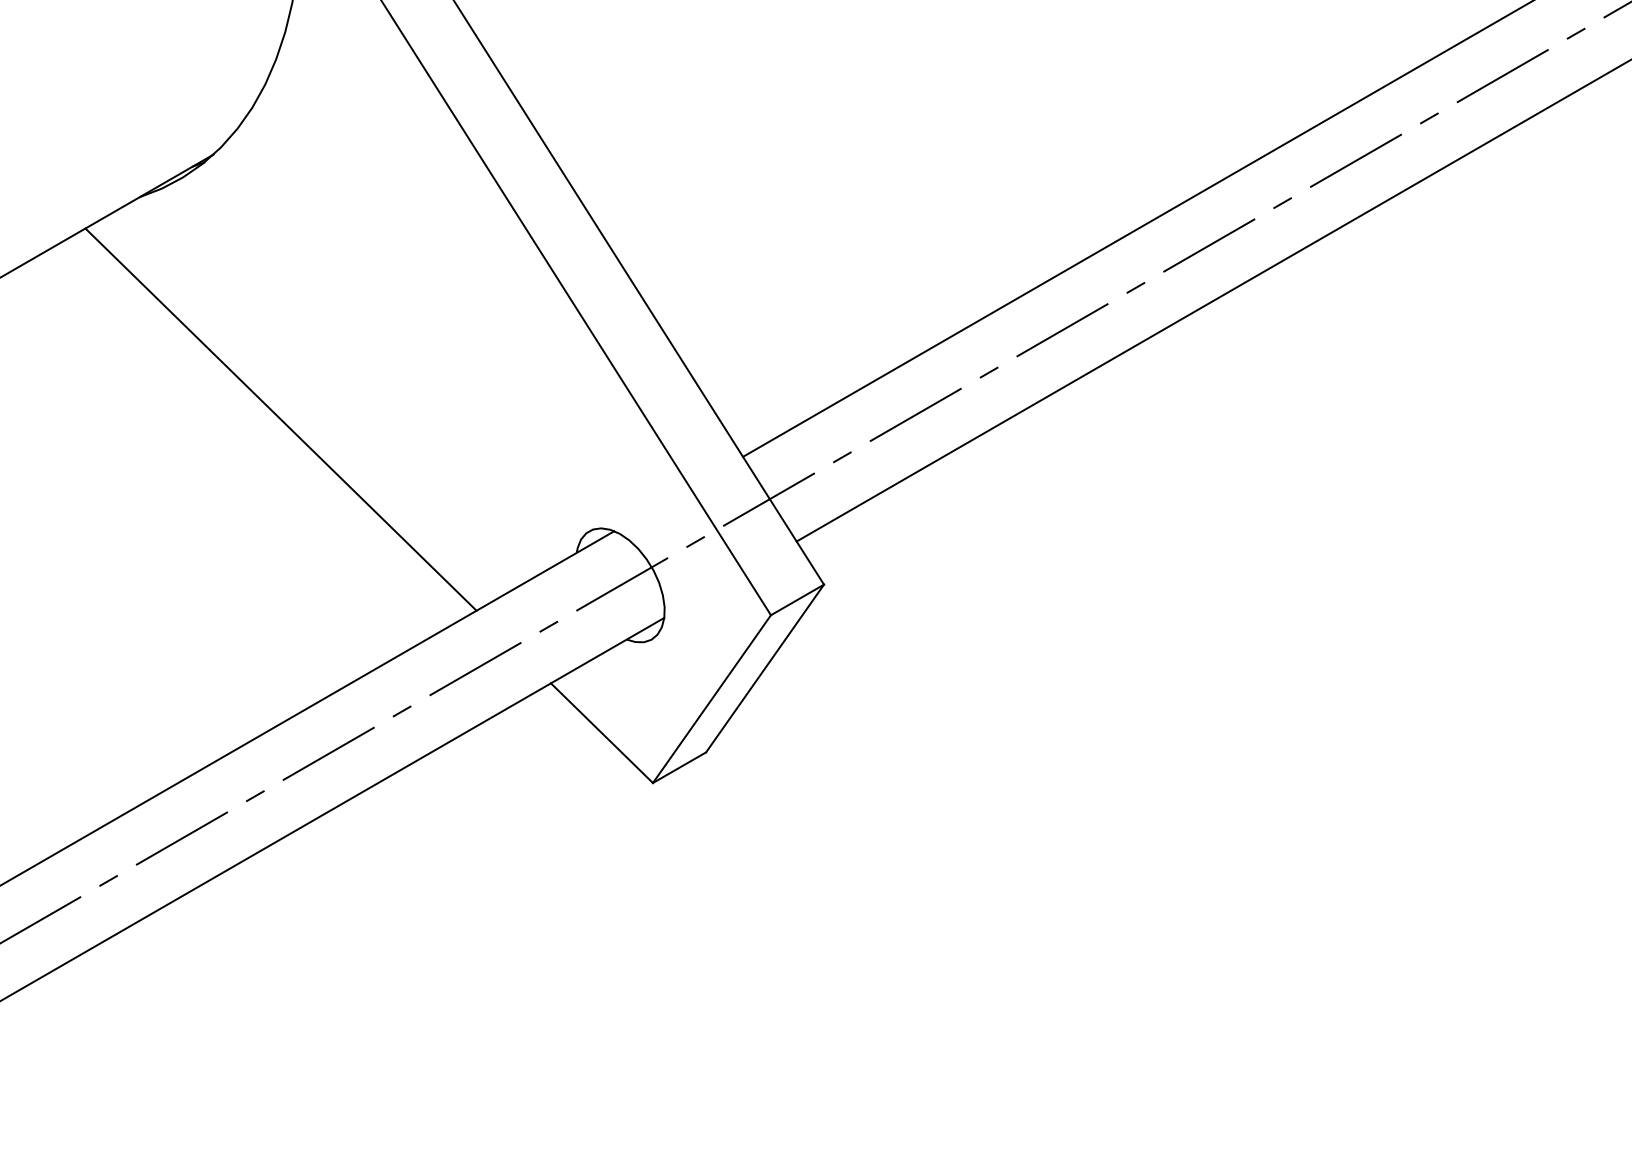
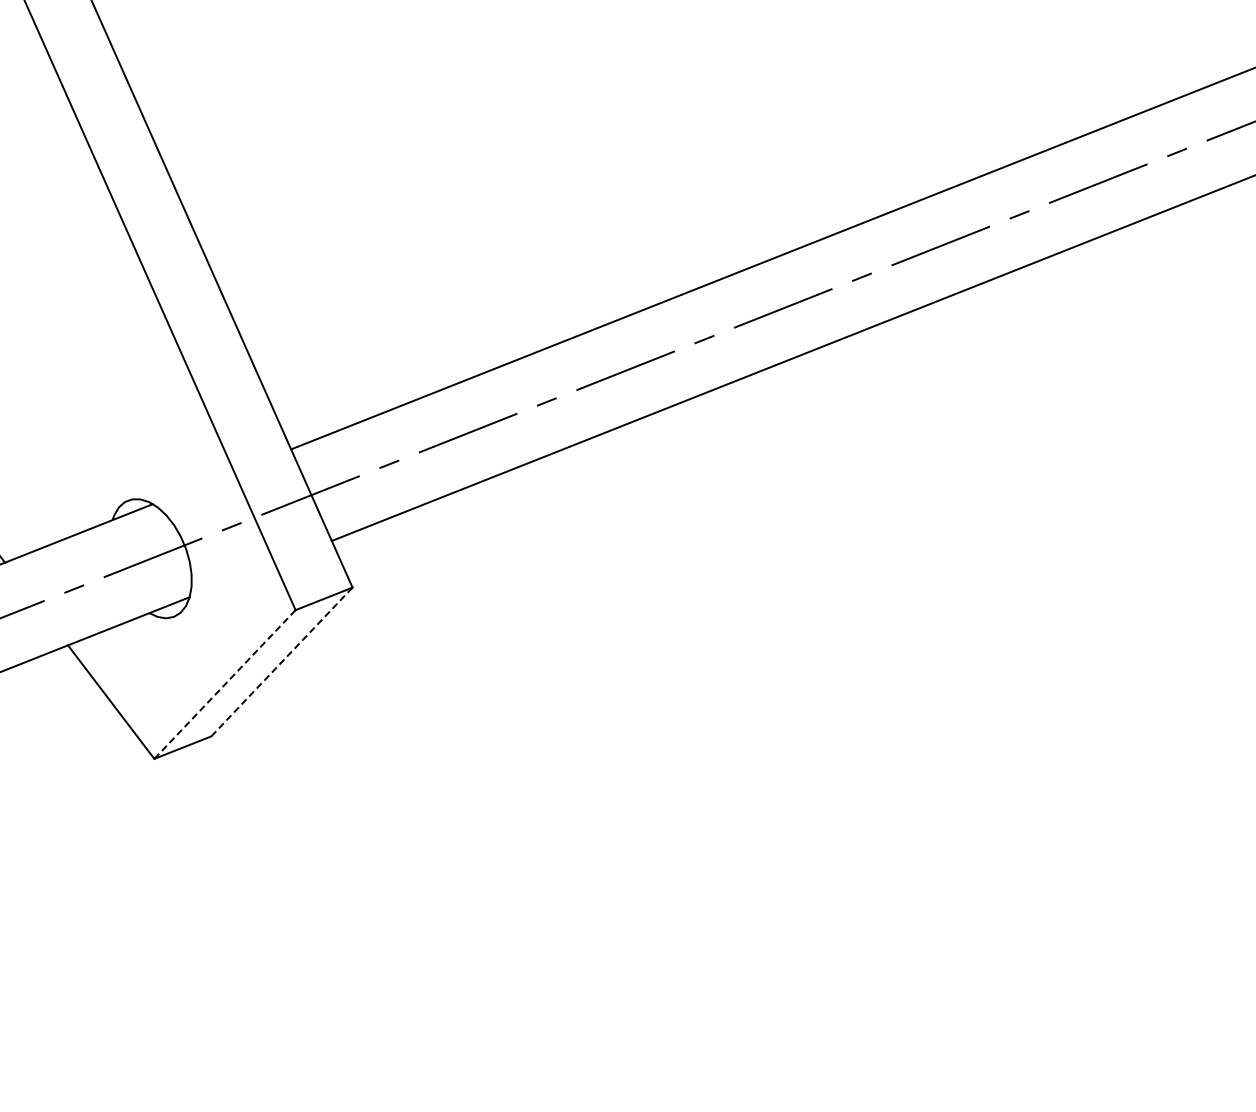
line: (765, 668) -> (282, 662), solid -> dashed
line: (711, 699) -> (224, 684), solid -> dashed

